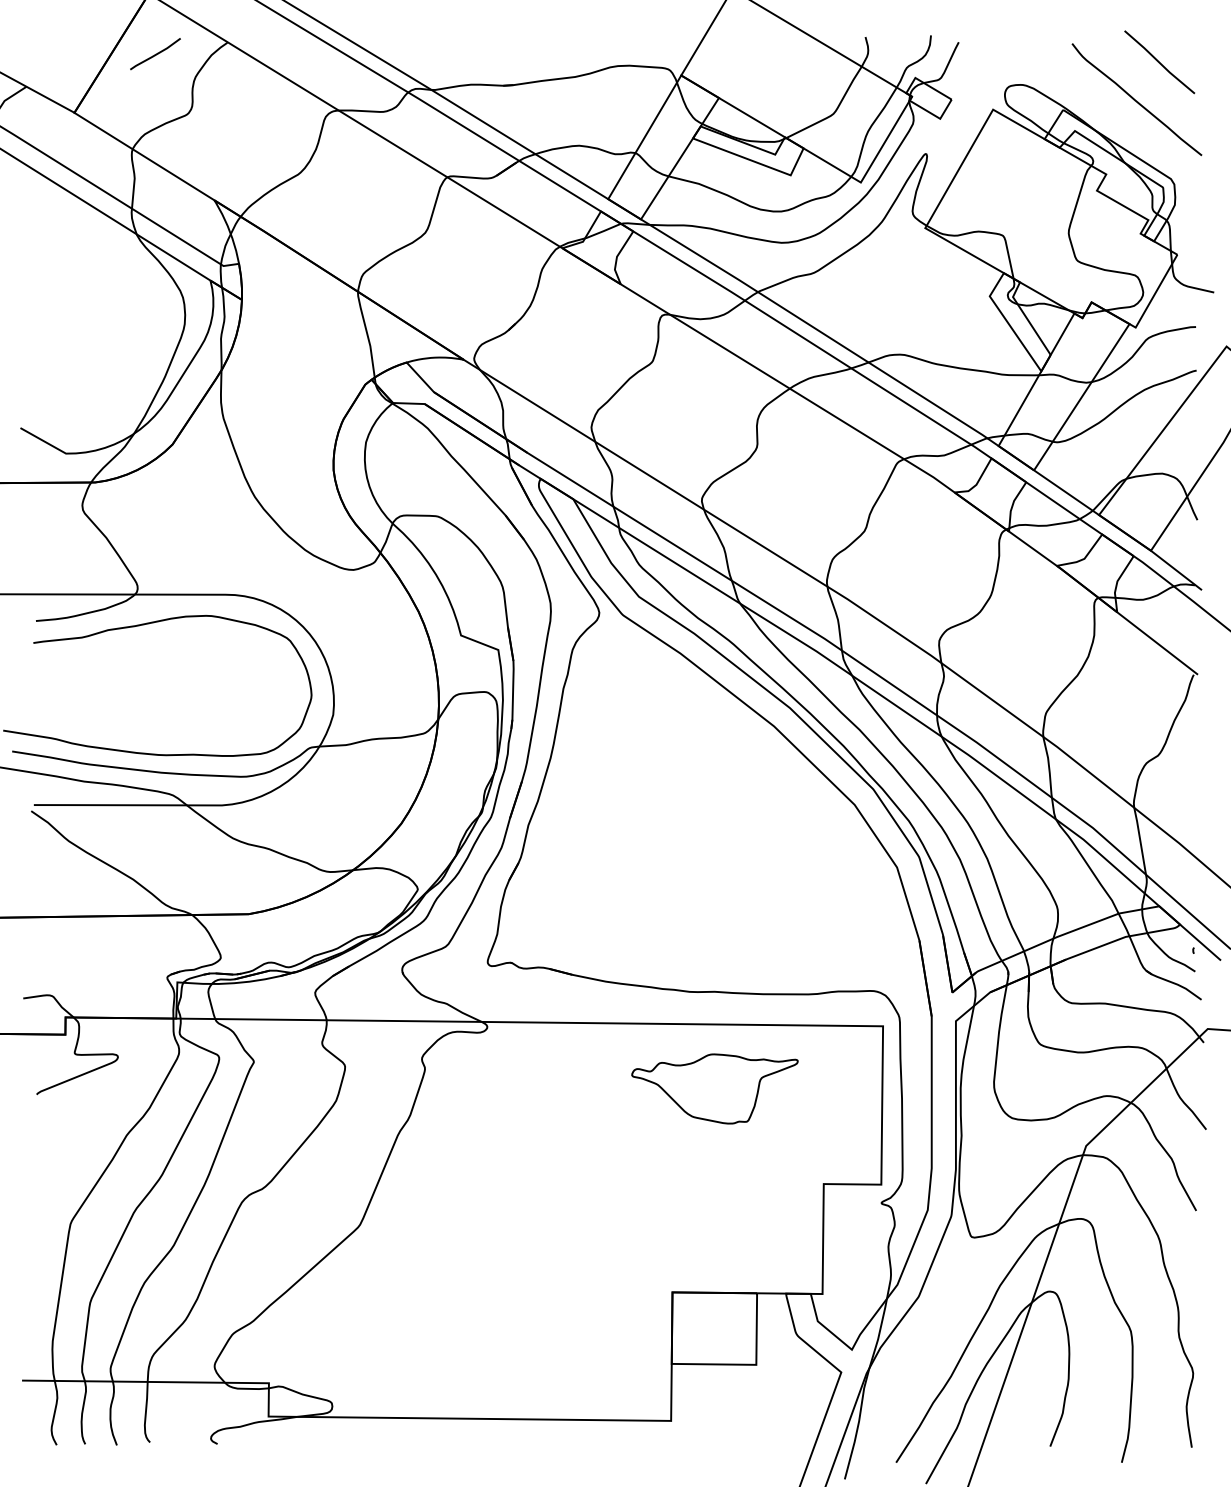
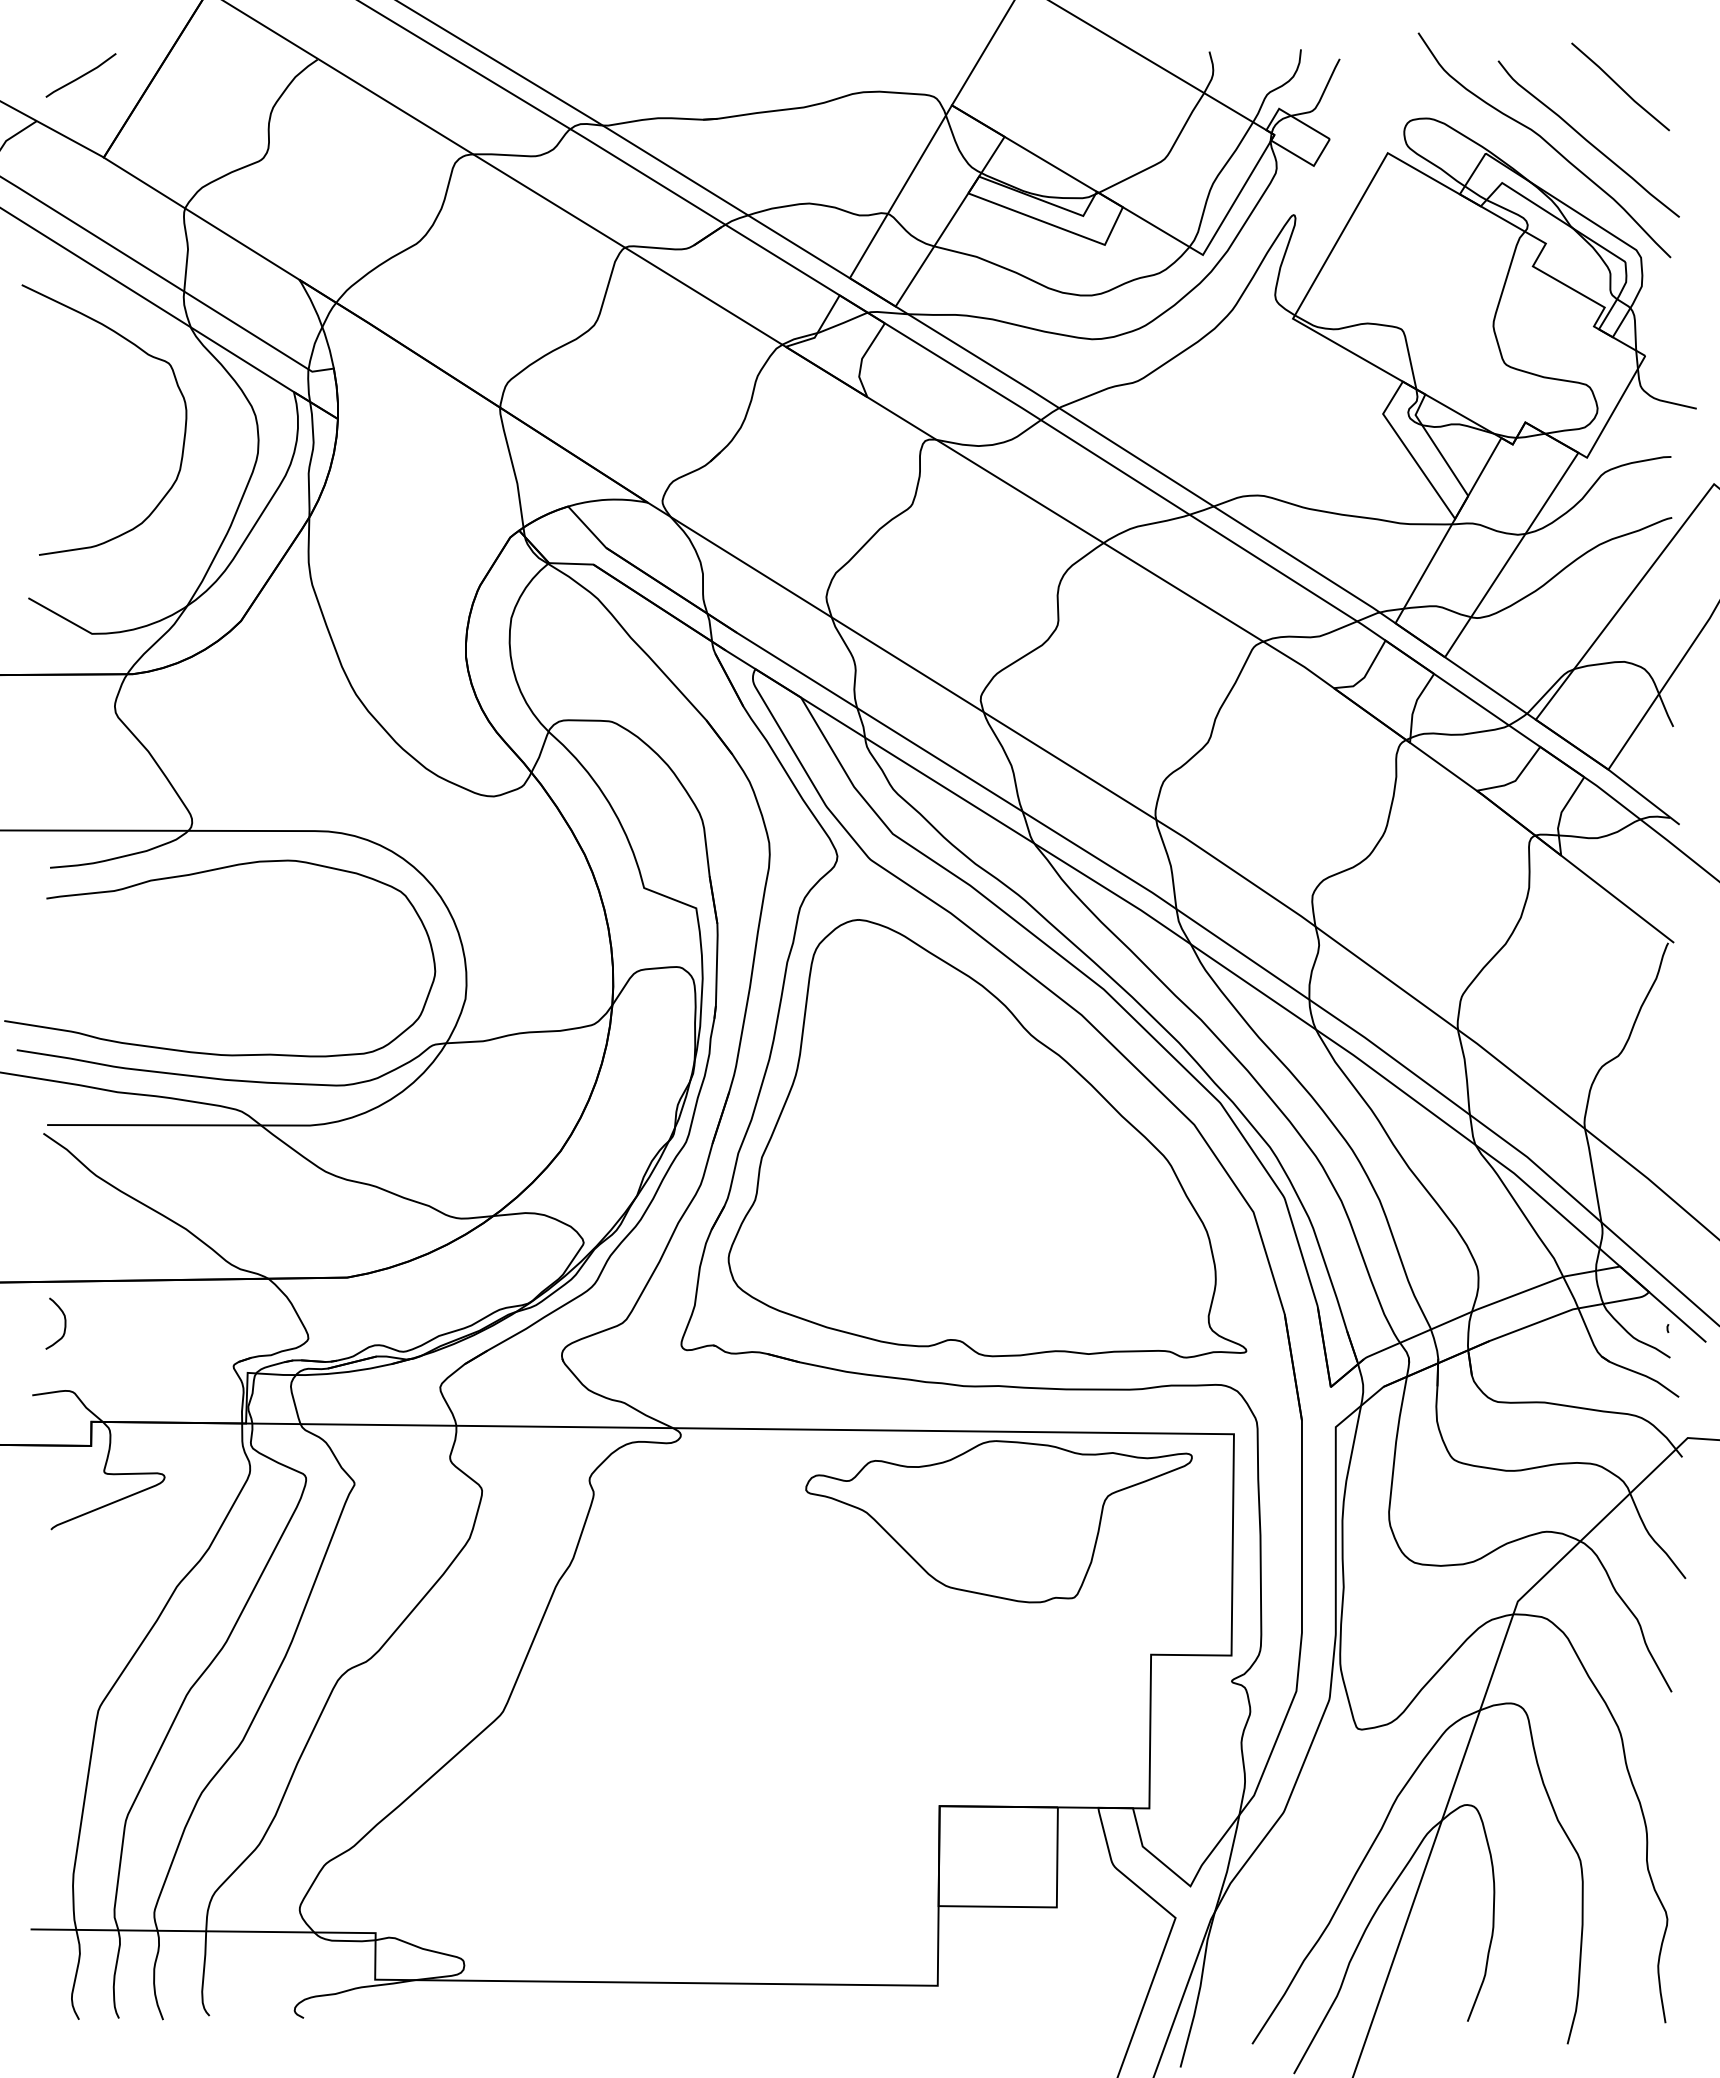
line: (155, 54) -> (81, 75), moved
curve: (1106, 102) -> (1546, 143), added
curve: (105, 254) -> (147, 355), added
part: (706, 814) -> (987, 1138), added
curve: (46, 947) -> (64, 1323), added
part: (714, 1088) -> (998, 1521), size x1.67

